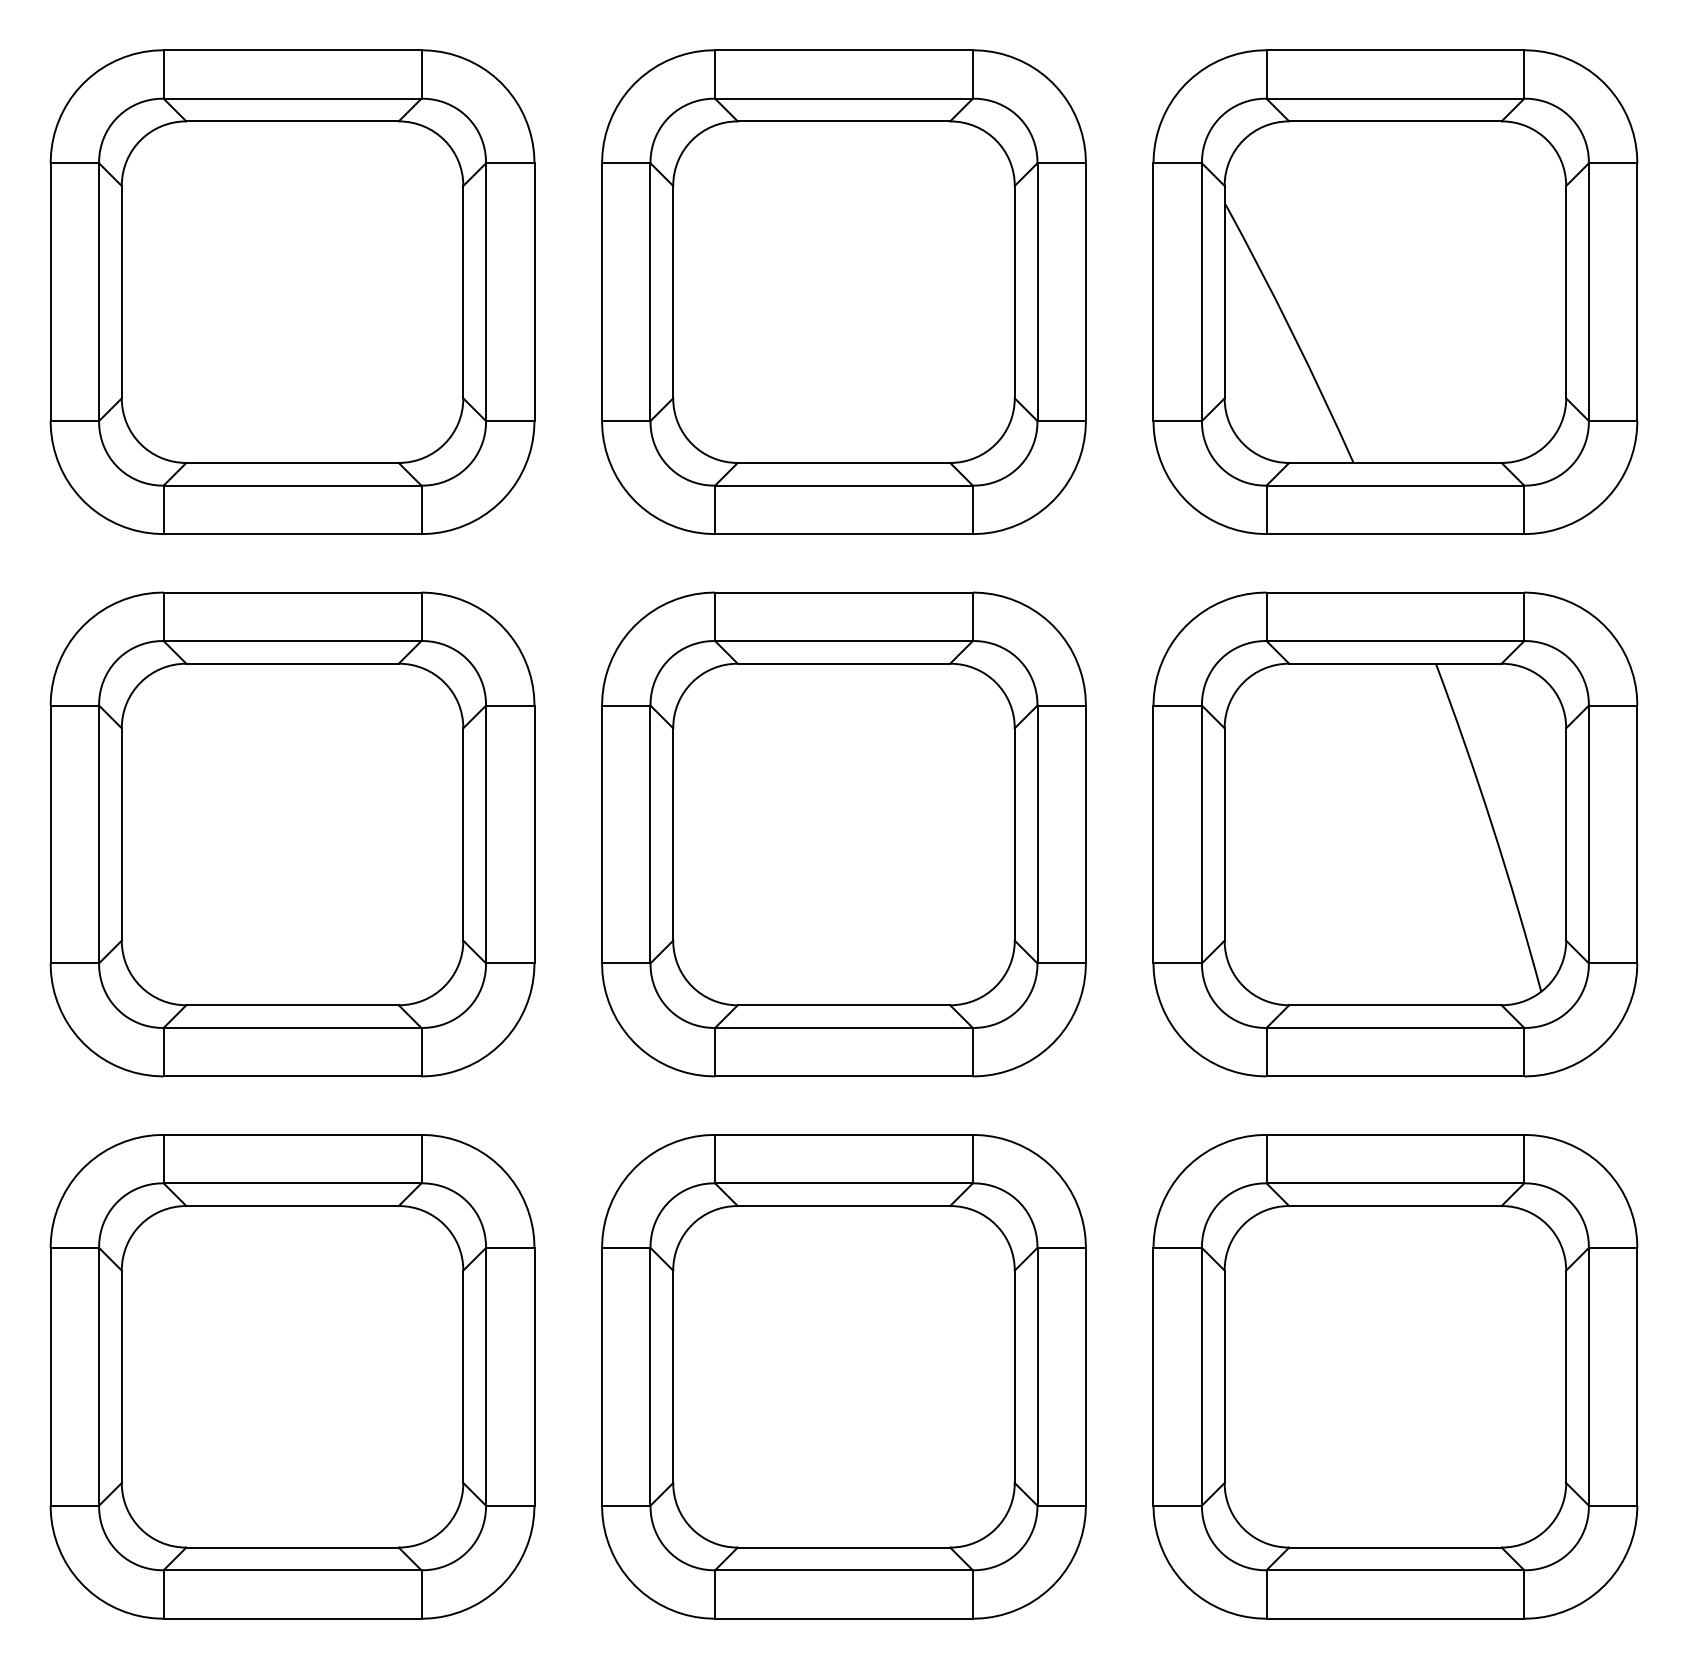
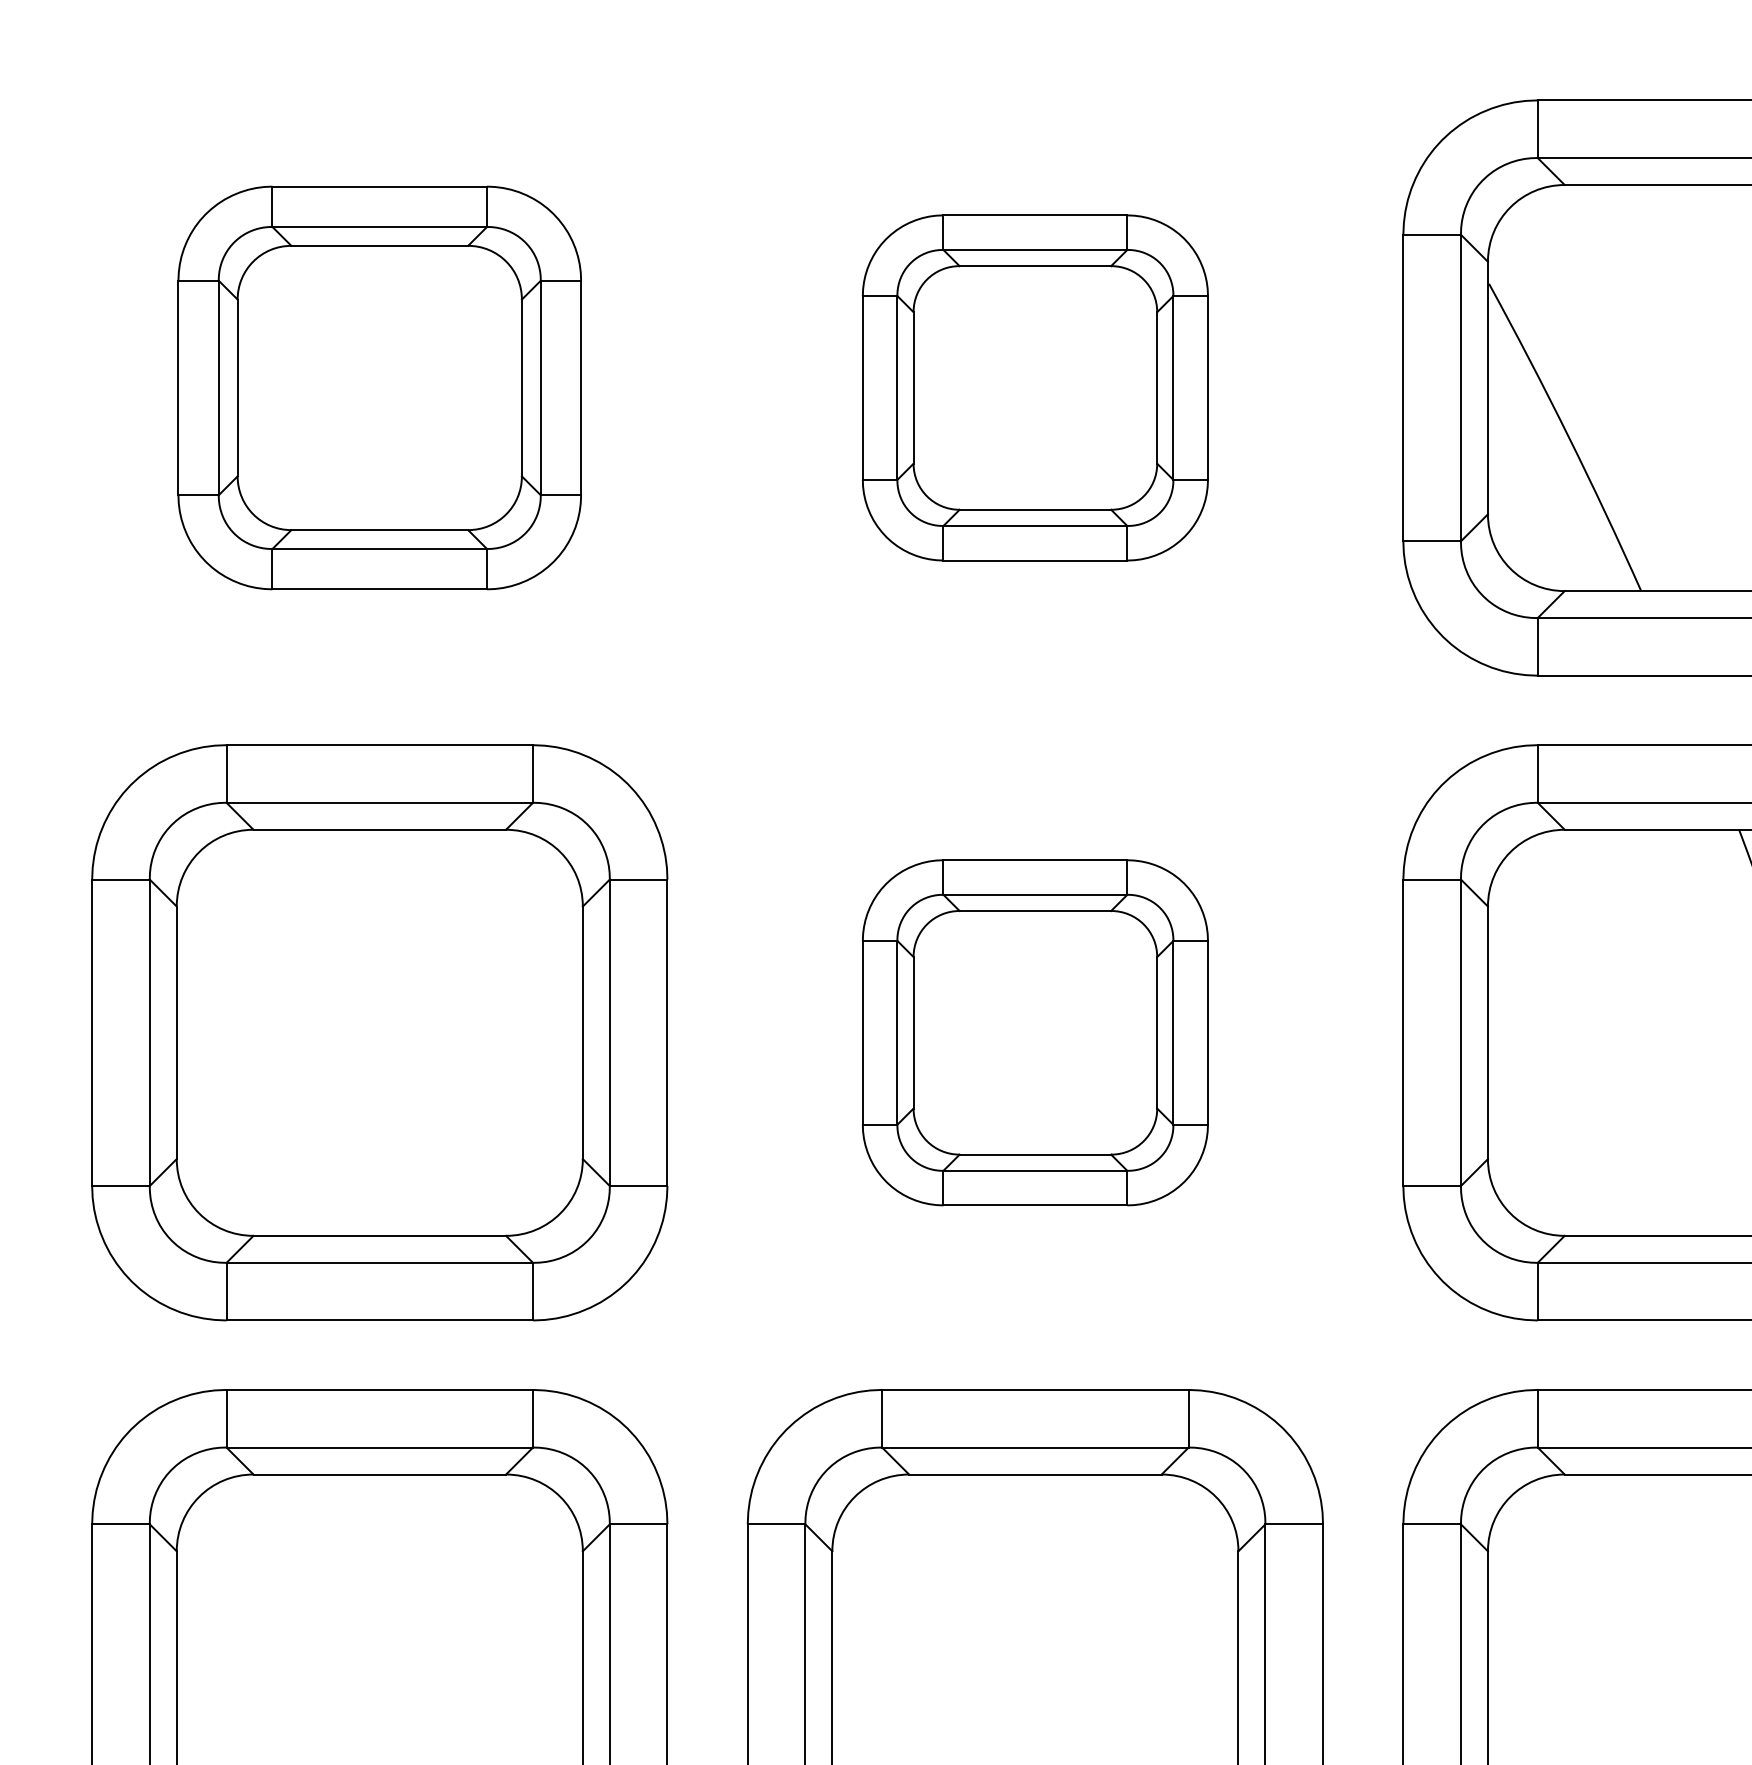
part: (292, 291) -> (379, 387), size x0.7
part: (843, 291) -> (1034, 387), size x0.6
part: (843, 834) -> (1034, 1032), size x0.6

